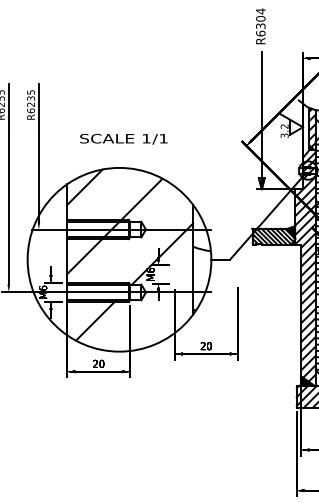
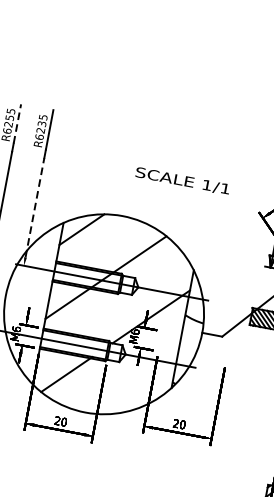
line: (8, 102) -> (17, 123), solid -> dashed
text: (123, 138) -> (182, 180), moved
line: (38, 174) -> (34, 206), solid -> dashed

